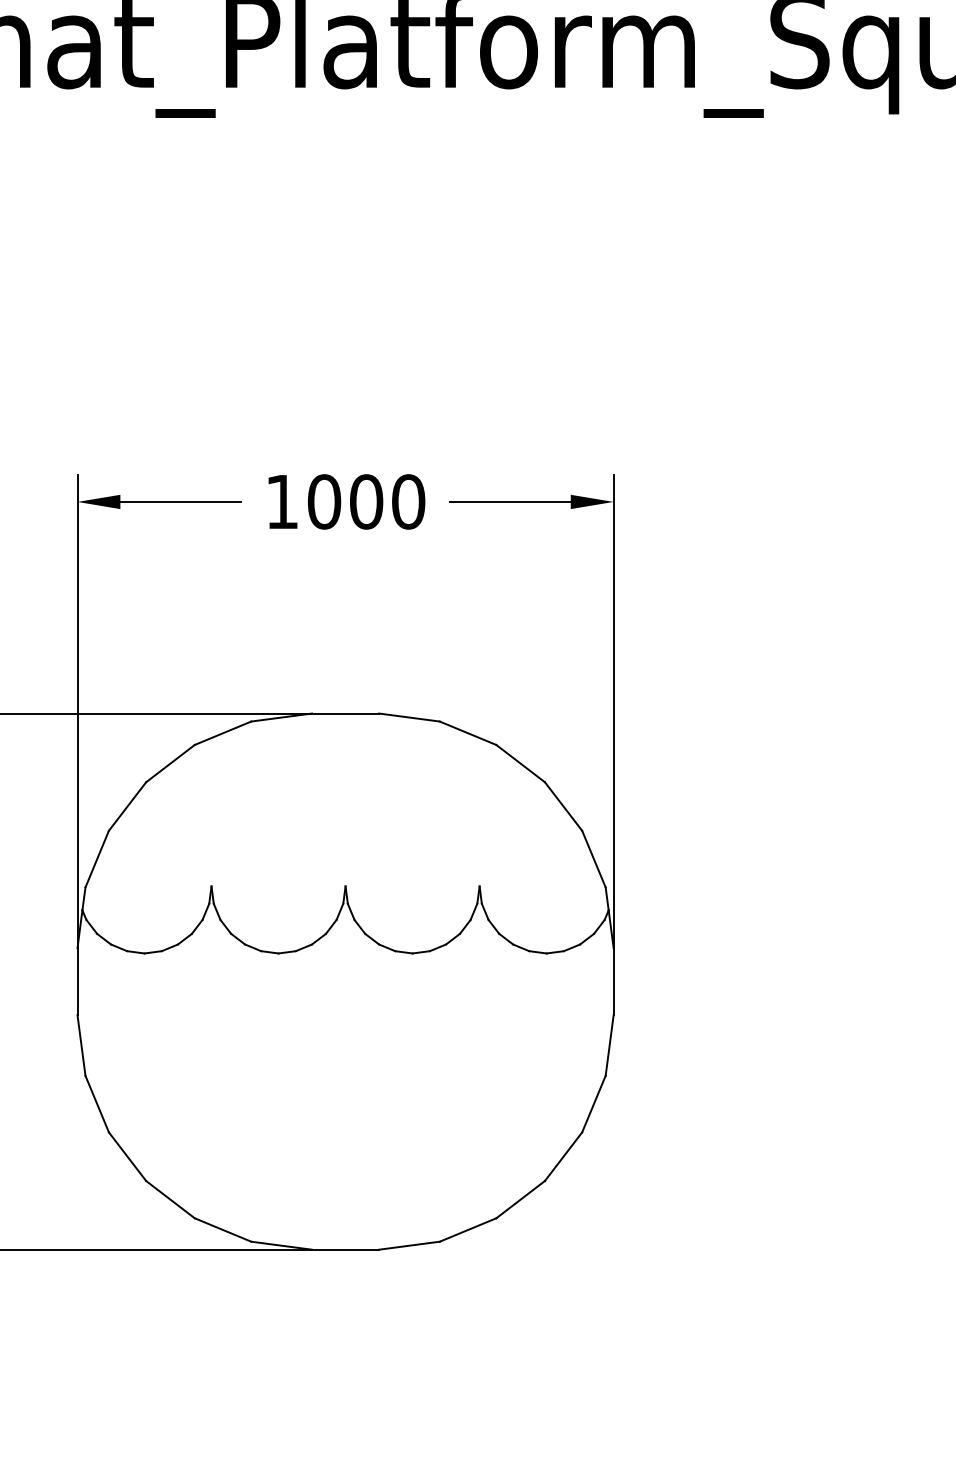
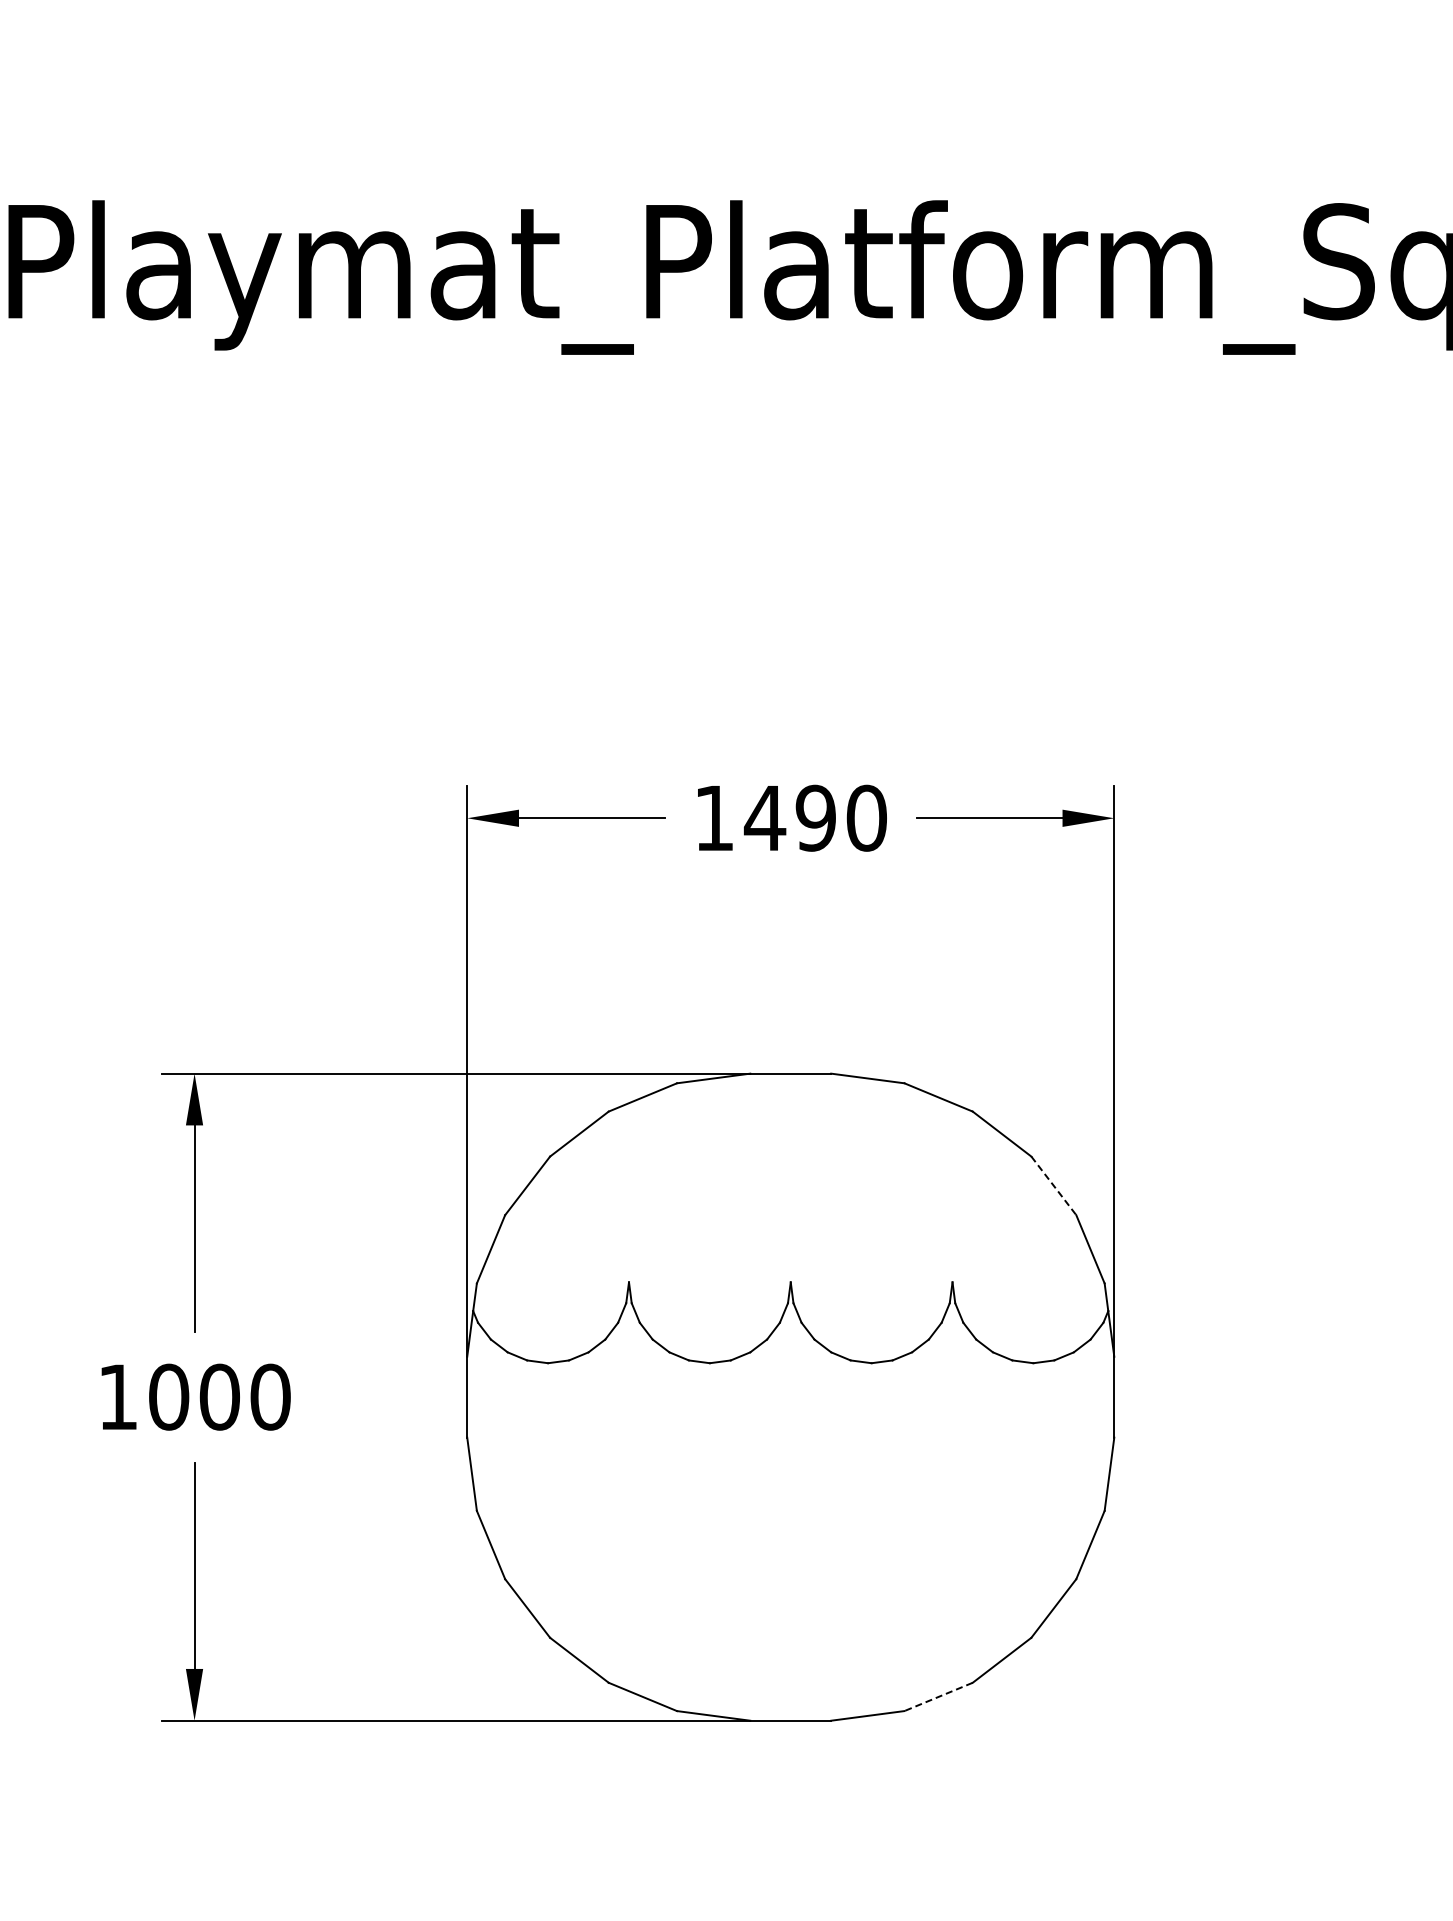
text: (344, 501) -> (789, 817), 1000 -> 1490
line: (563, 806) -> (1053, 1185), solid -> dashed
line: (467, 1229) -> (938, 1696), solid -> dashed

